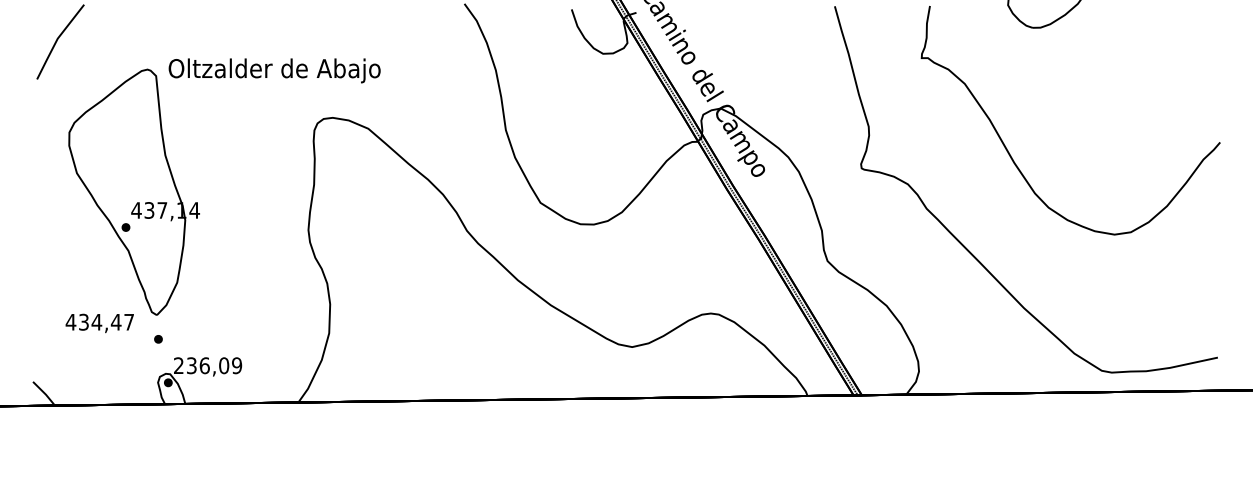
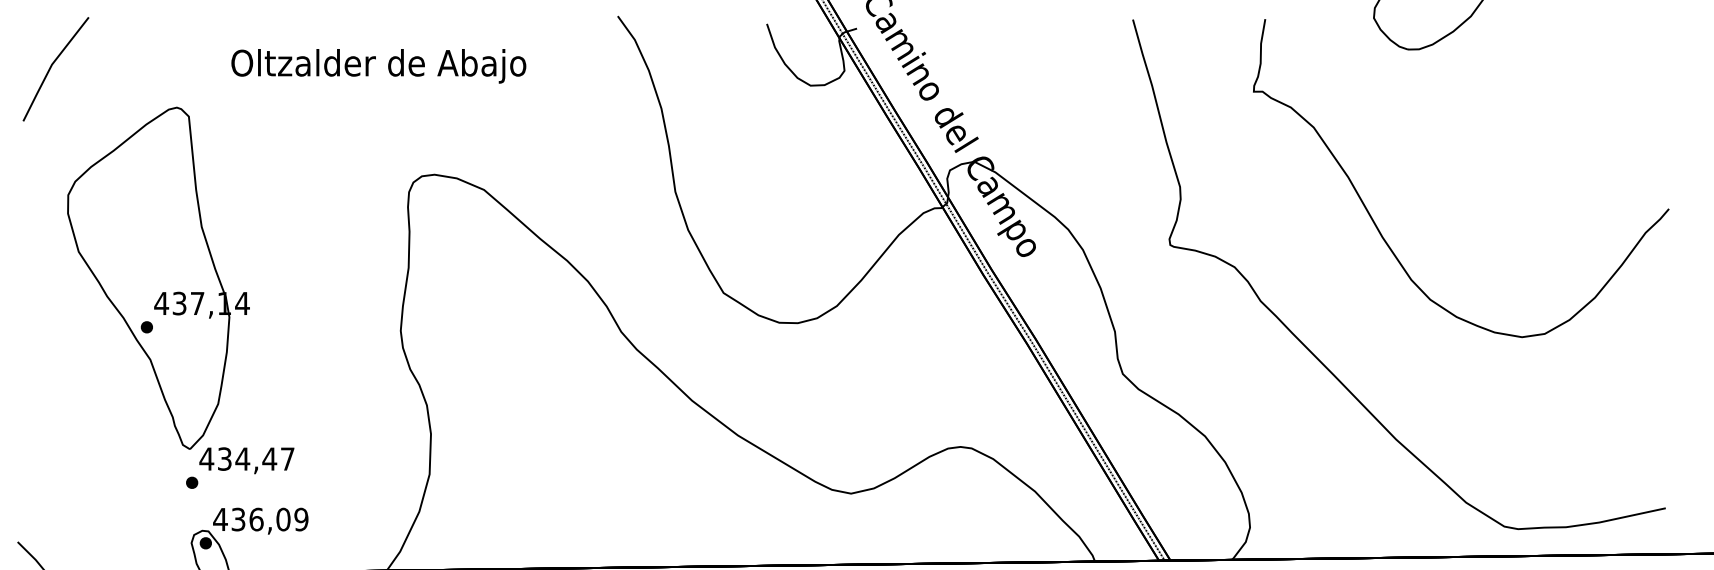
text: (274, 70) -> (378, 65), moved
text: (99, 323) -> (246, 460), moved
text: (178, 365) -> (219, 519), 236,09 -> 436,09

